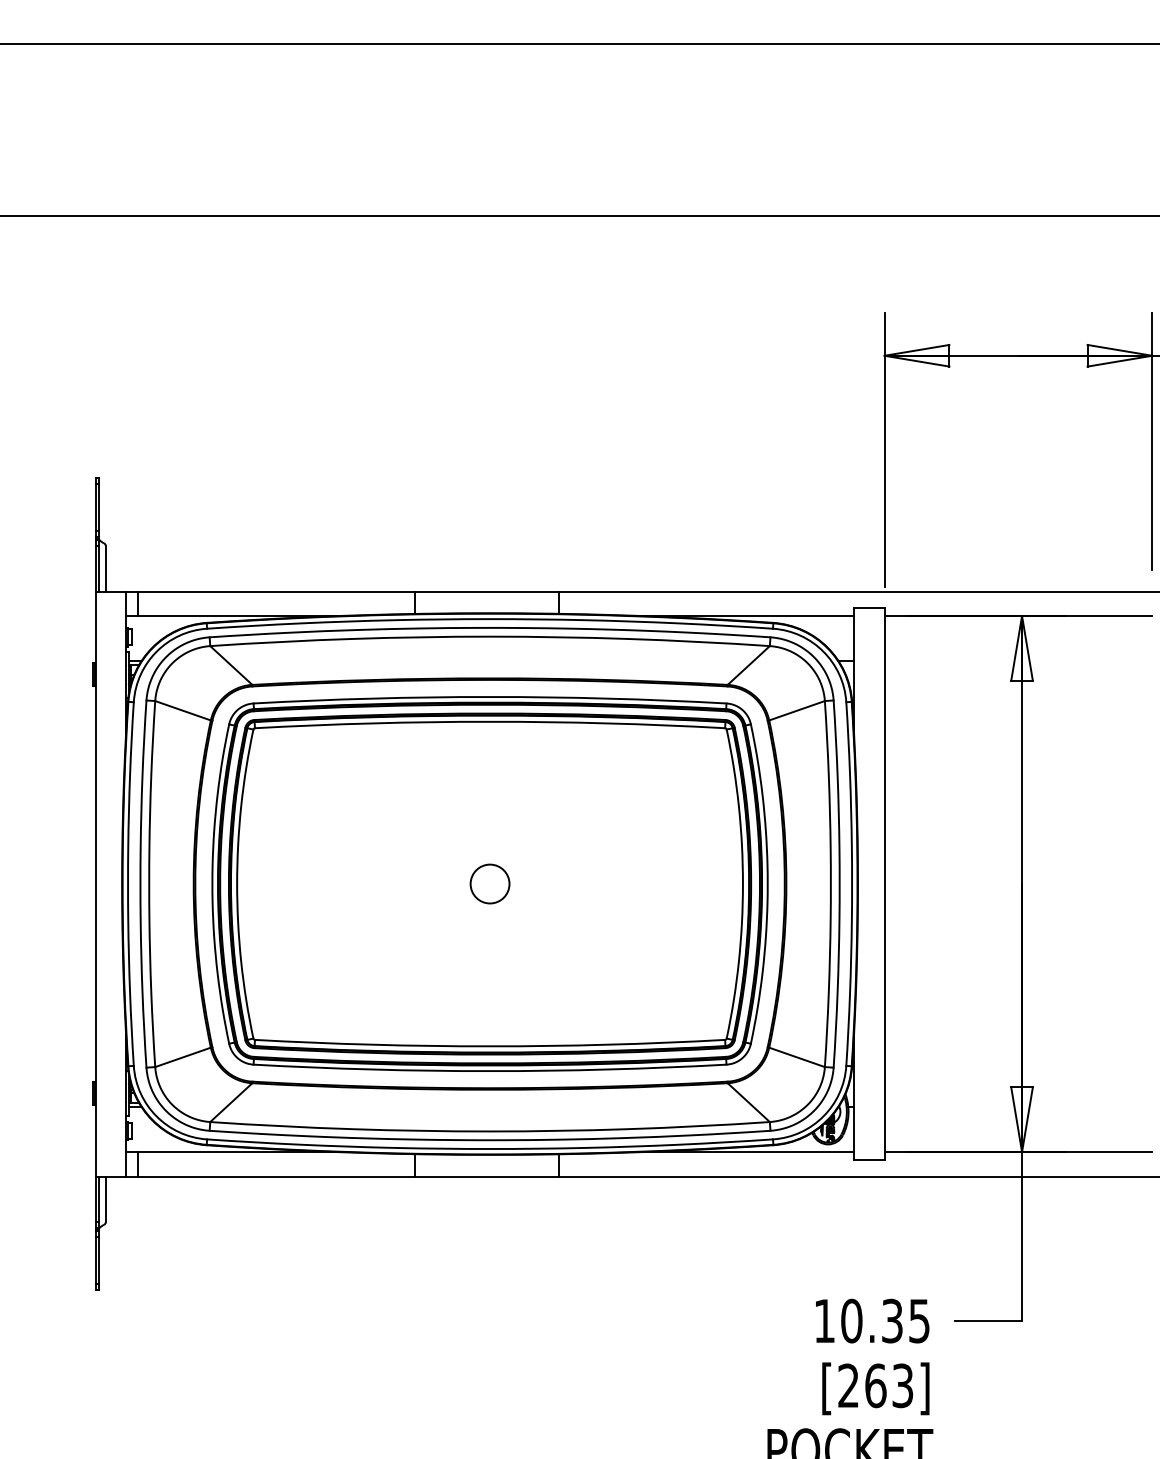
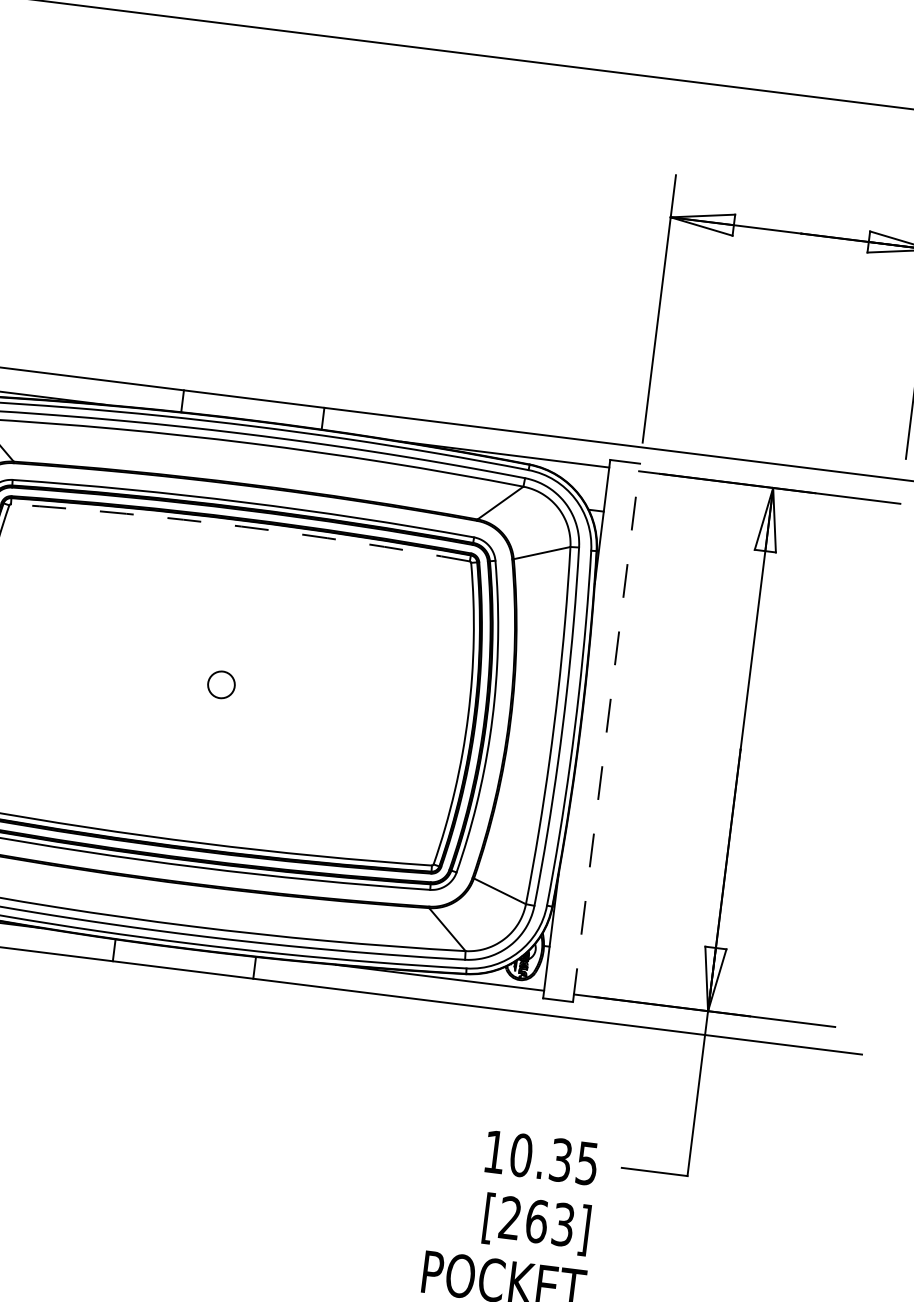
arc: (490, 721) -> (241, 526), solid -> dashed
circle: (489, 883) -> (220, 684), size x0.7
line: (884, 884) -> (606, 733), solid -> dashed

